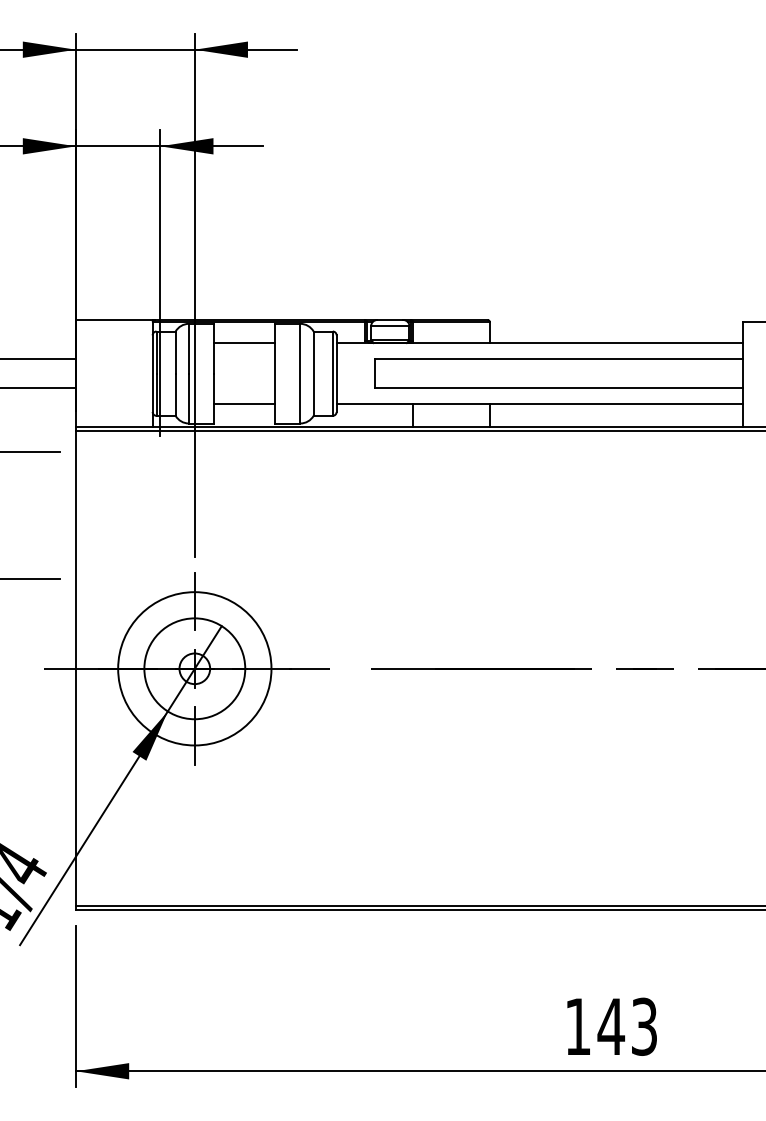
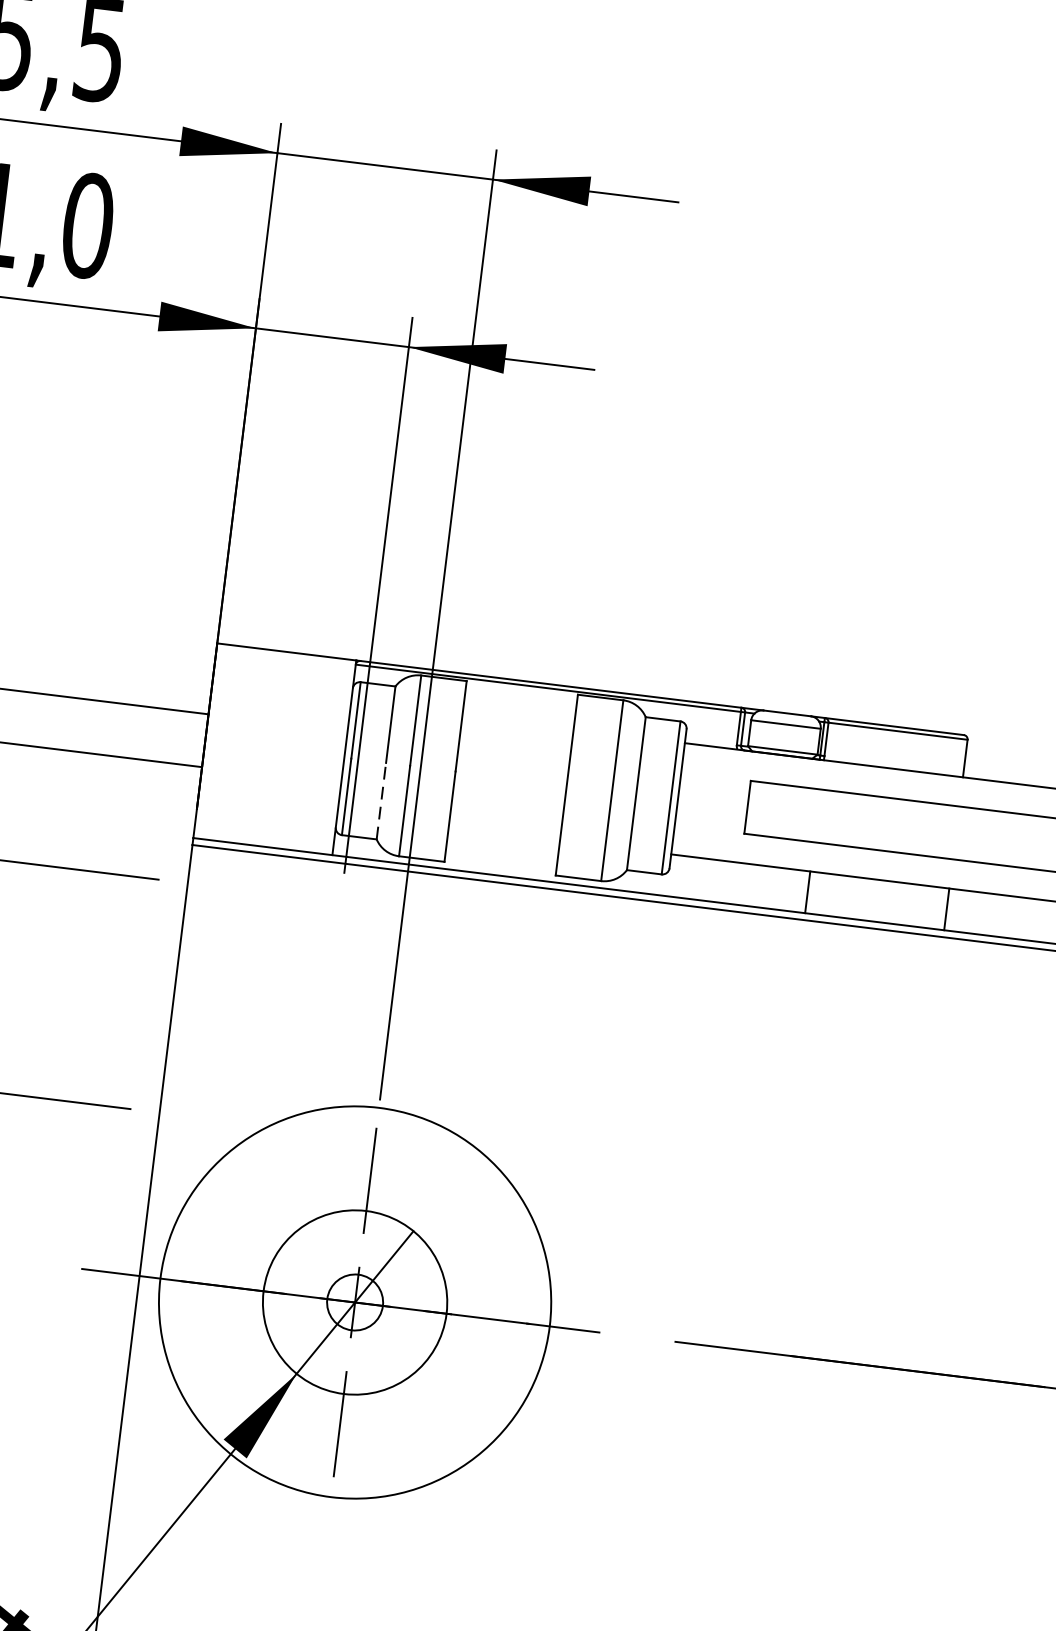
line: (244, 343) -> (517, 723), removed
line: (175, 394) -> (381, 800), solid -> dashed
line: (244, 404) -> (504, 834), removed
circle: (194, 668) -> (354, 1301), size x1.4

